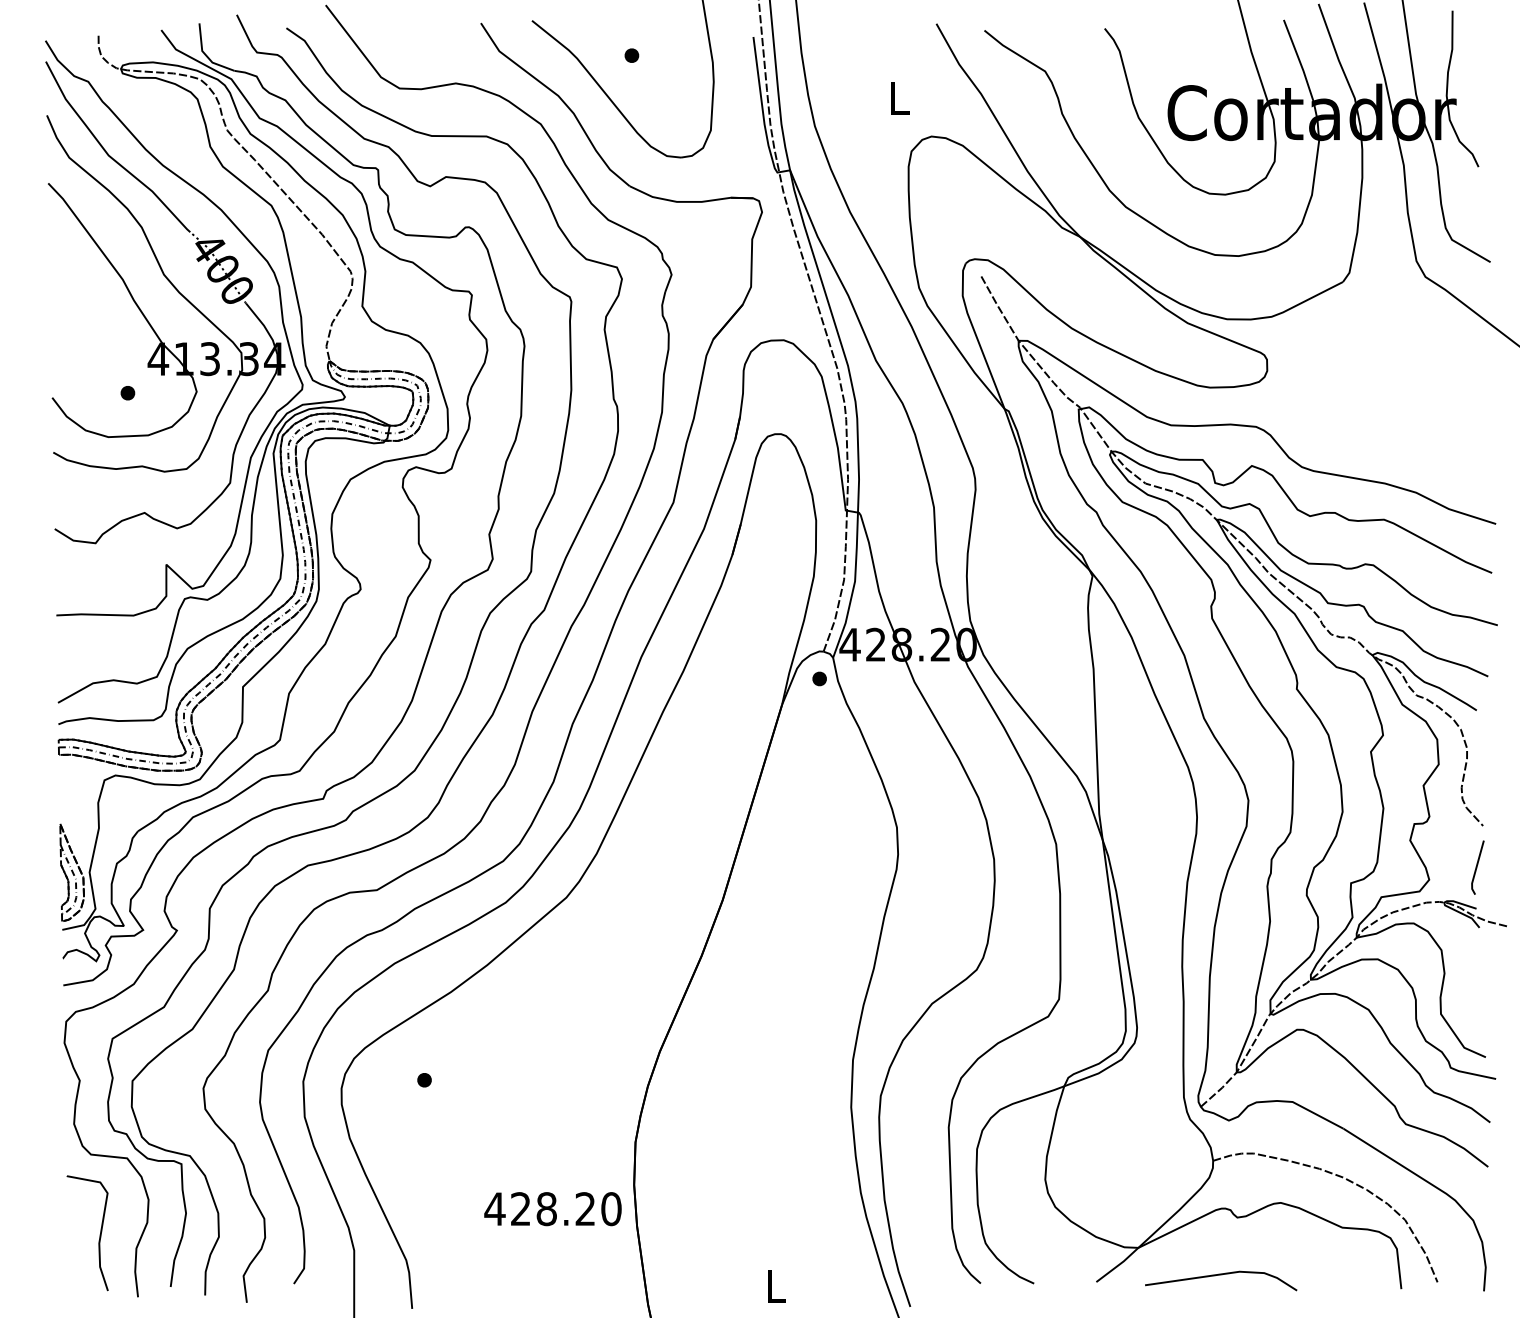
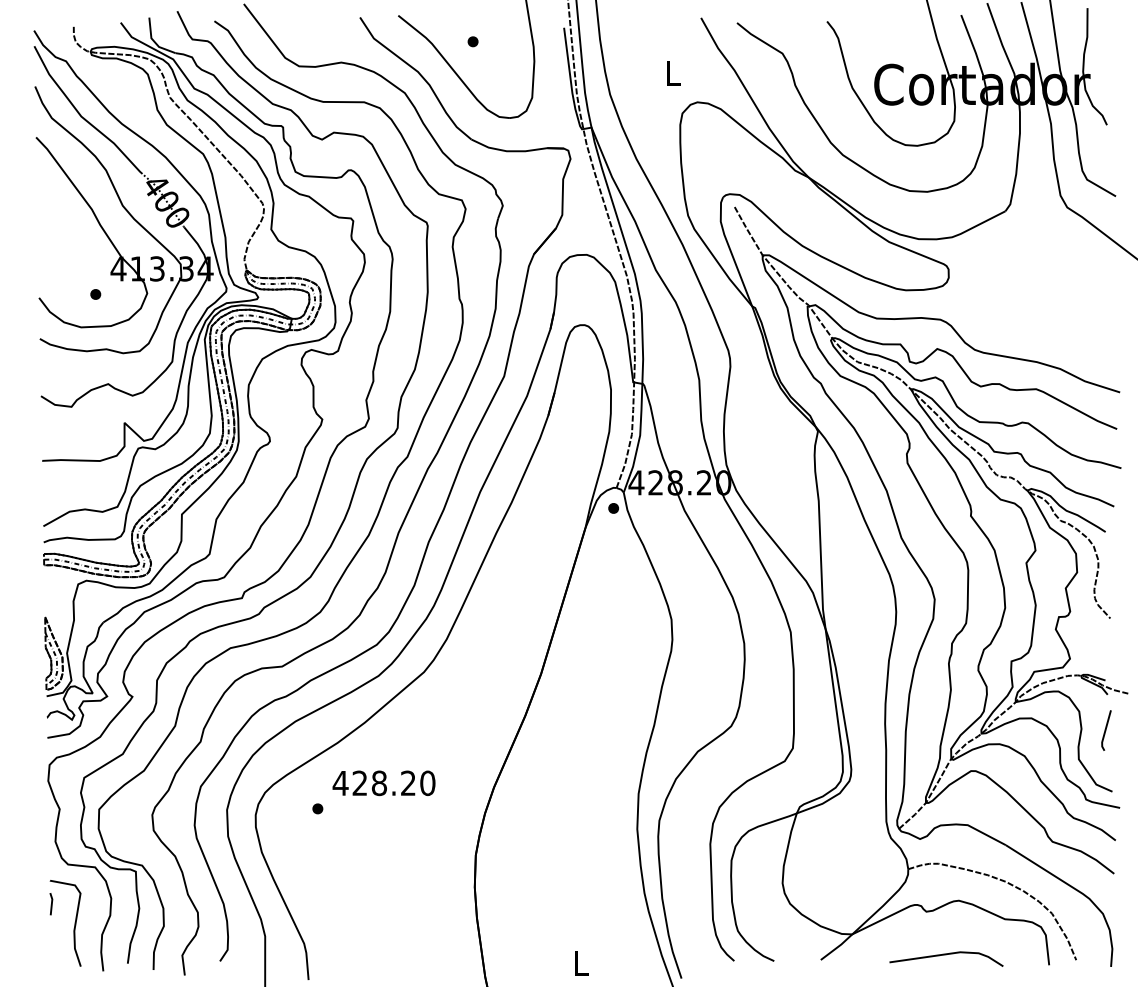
line: (1477, 867) -> (1106, 730), moved
line: (68, 1207) -> (51, 904), added
text: (552, 1209) -> (383, 783), moved
line: (1221, 1275) -> (946, 955), moved

